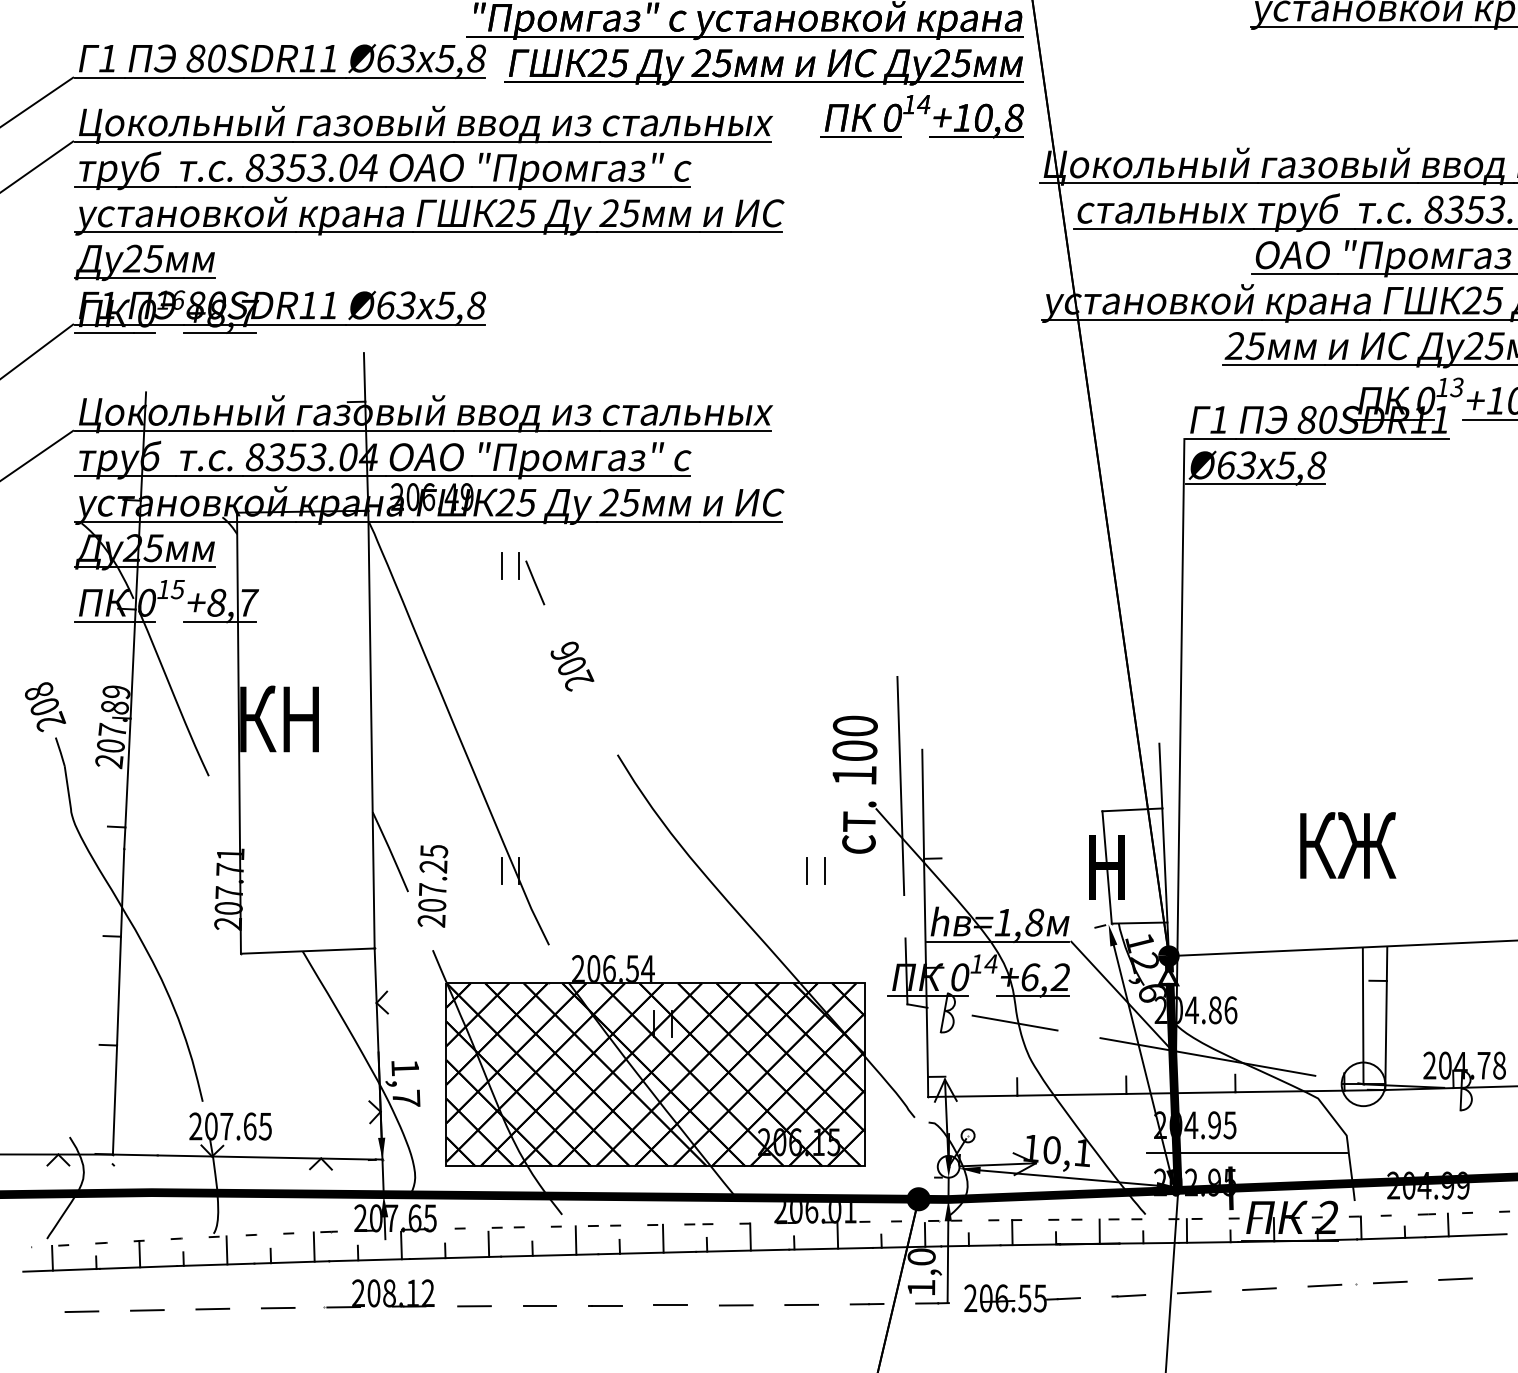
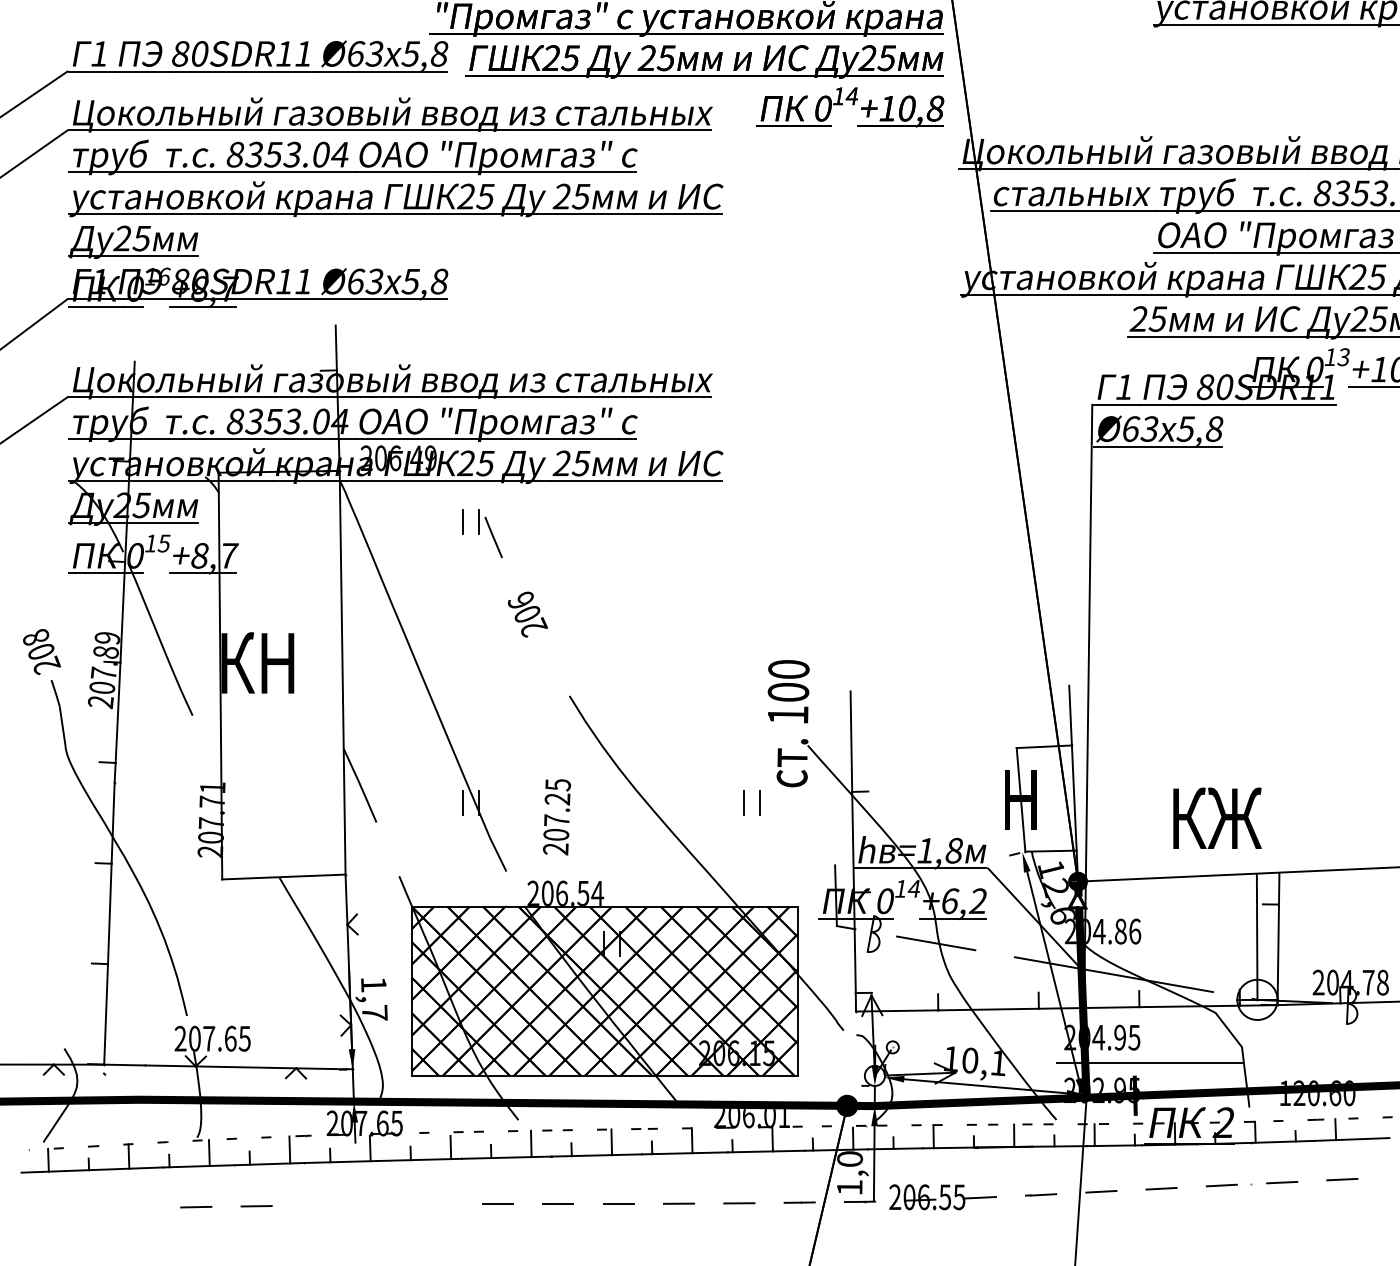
line: (900, 785) -> (830, 724), removed
text: (1348, 845) -> (1217, 818), moved
text: (432, 886) -> (556, 817), moved
text: (1428, 1185) -> (1317, 1093), 204.99 -> 120.60
part: (378, 1293) -> (349, 1192), removed
line: (474, 1306) -> (437, 1204), removed
line: (147, 1310) -> (136, 1208), removed
line: (81, 1311) -> (75, 1209), removed

